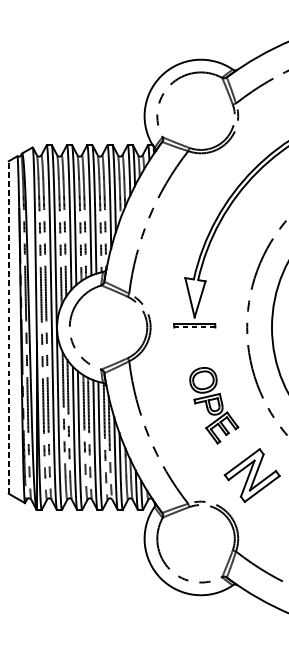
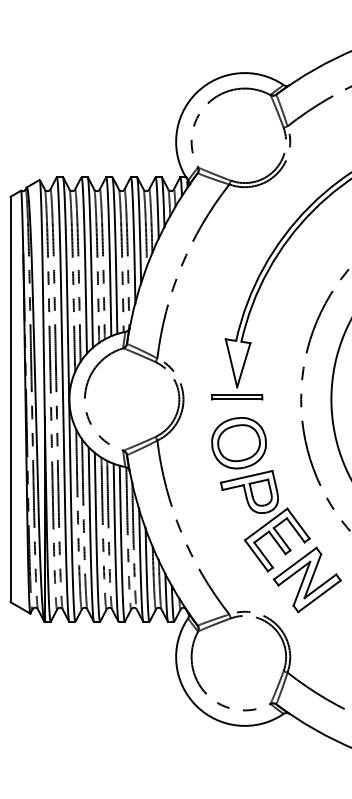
line: (8, 327) -> (10, 399), dashed -> solid
line: (194, 327) -> (236, 399), dashed -> solid
part: (213, 405) -> (260, 494), size x1.67

